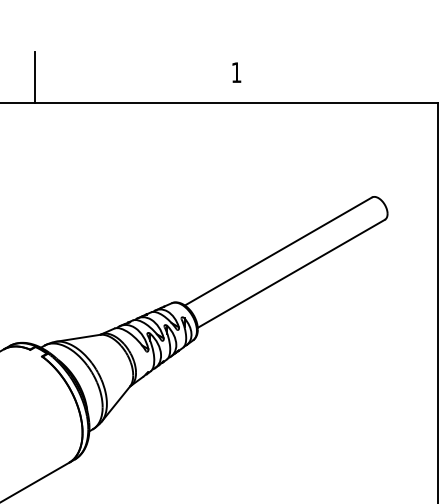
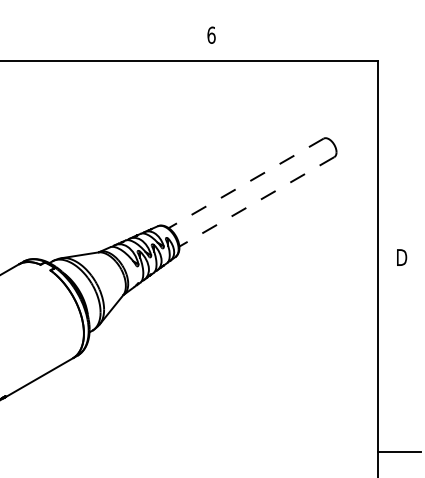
text: (236, 71) -> (211, 34), 1 -> 6
line: (34, 77) -> (44, 39), removed
line: (277, 251) -> (245, 183), solid -> dashed
line: (290, 274) -> (256, 202), solid -> dashed

